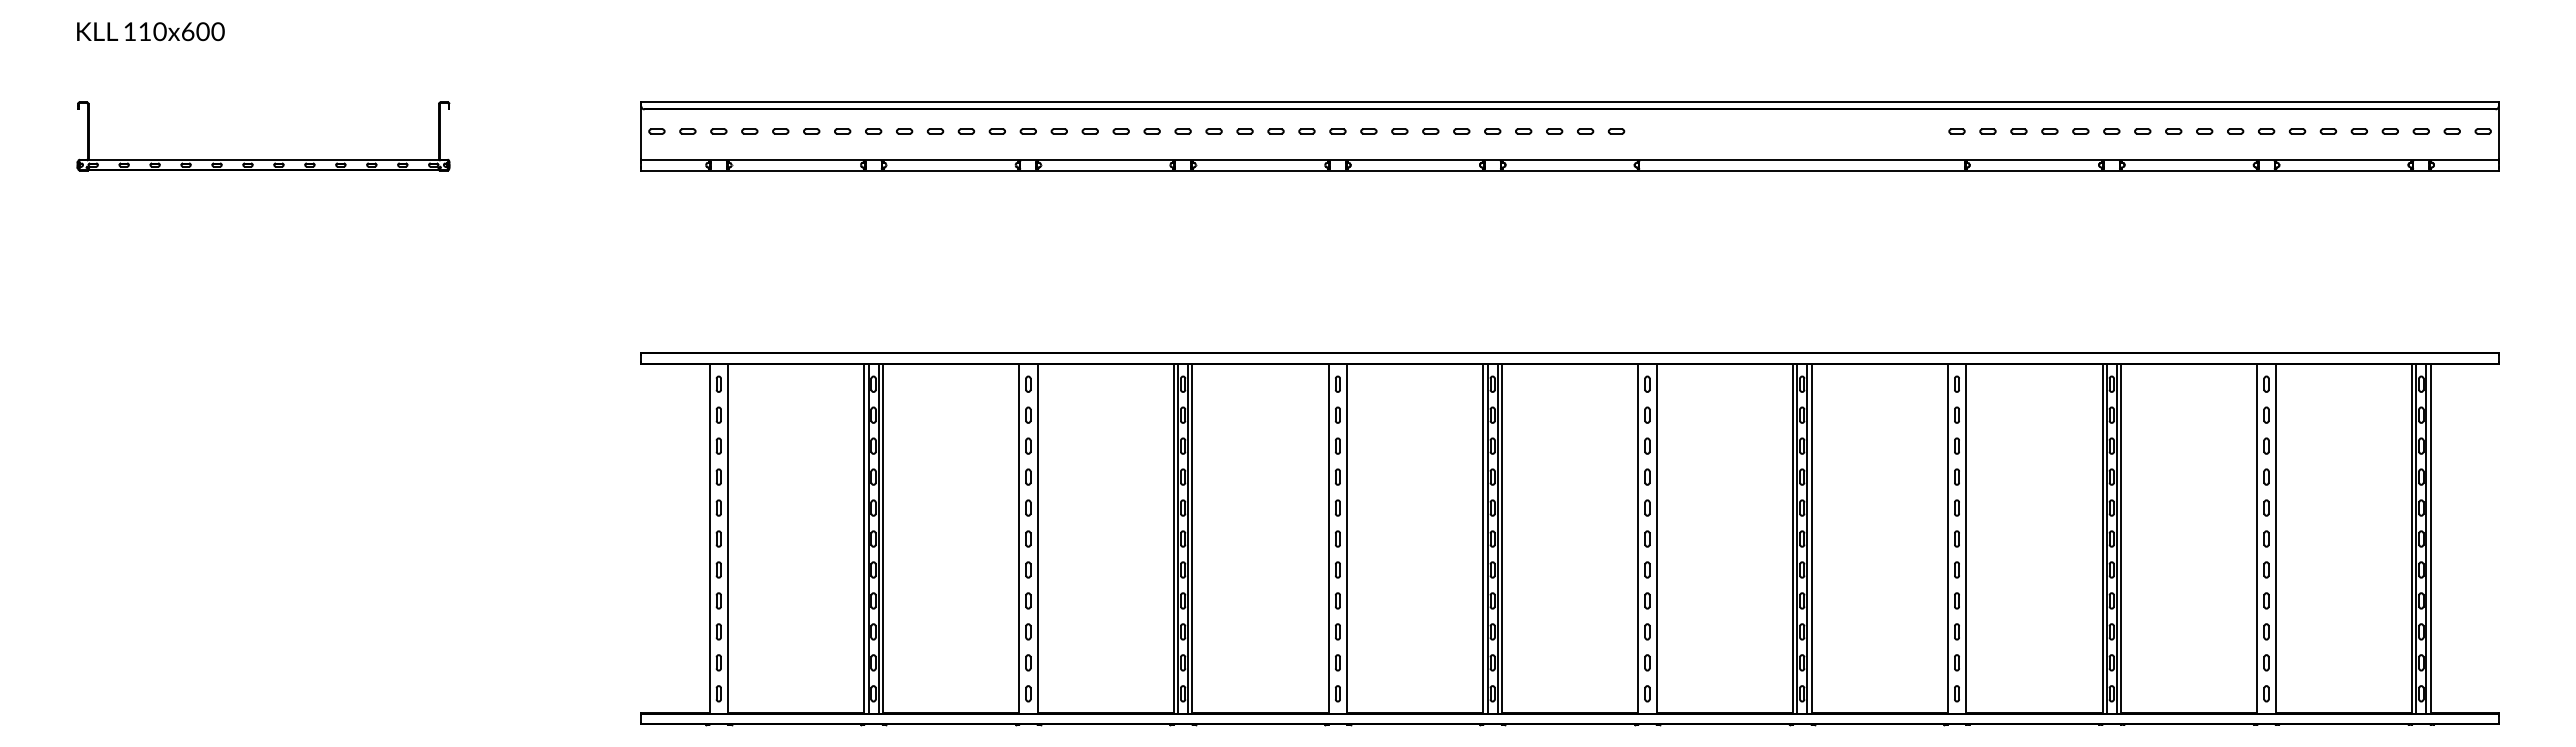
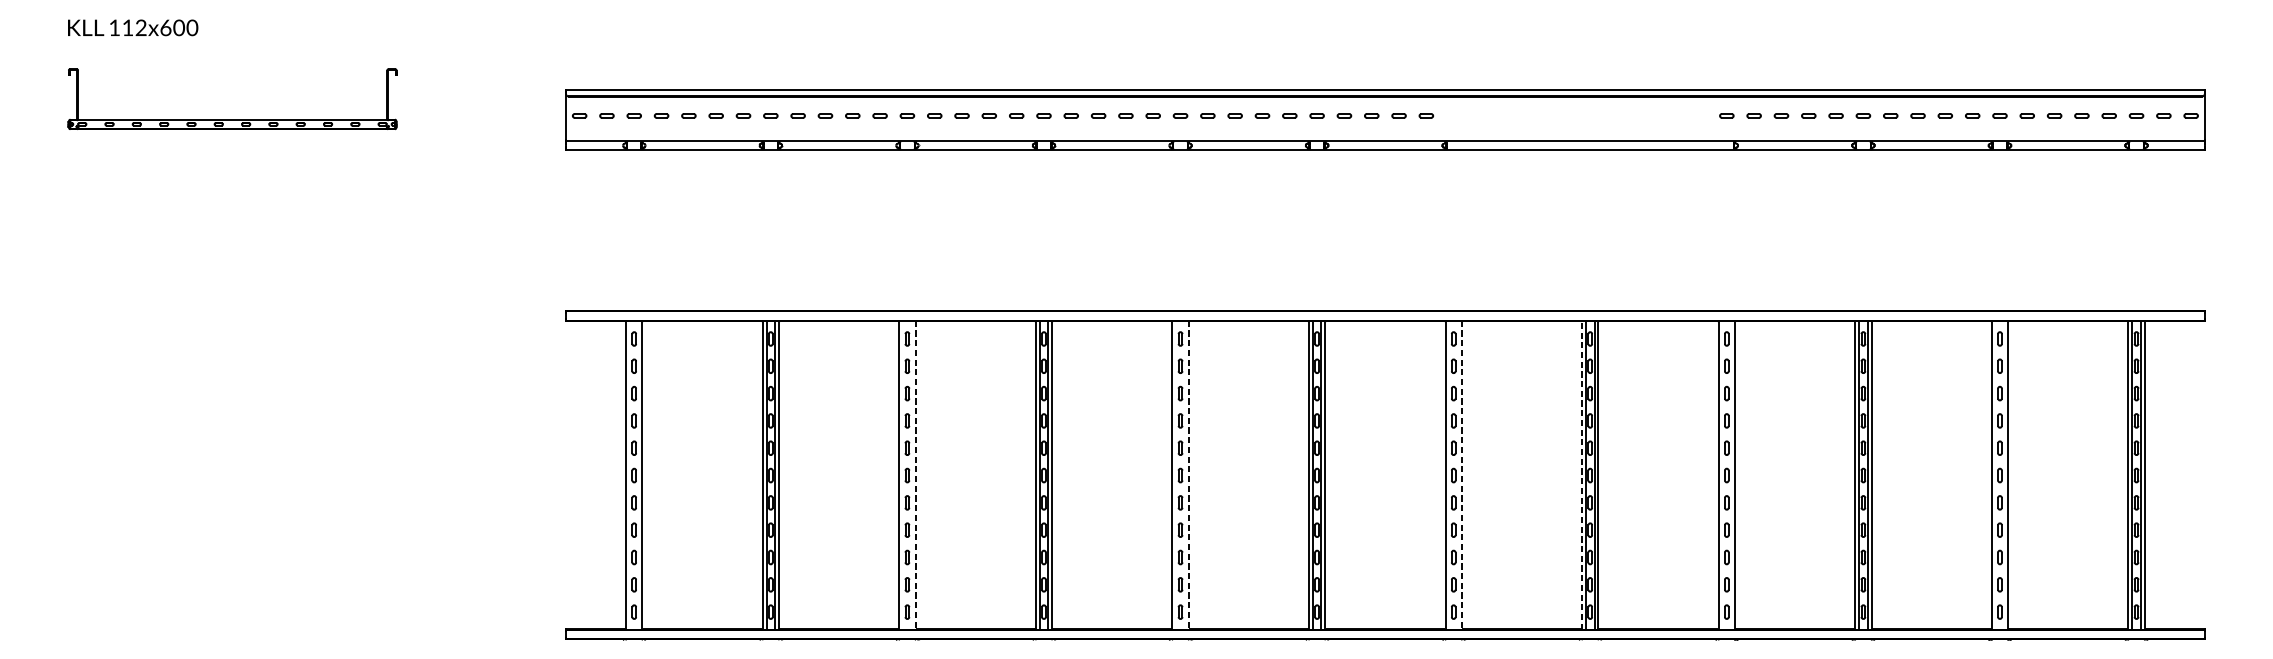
text: (159, 31) -> (140, 27), 110x600 -> 112x600
part: (263, 159) -> (232, 119), moved
line: (1792, 538) -> (1581, 475), solid -> dashed
line: (1037, 539) -> (915, 475), solid -> dashed
line: (1347, 539) -> (1189, 475), solid -> dashed
line: (1656, 539) -> (1461, 475), solid -> dashed

